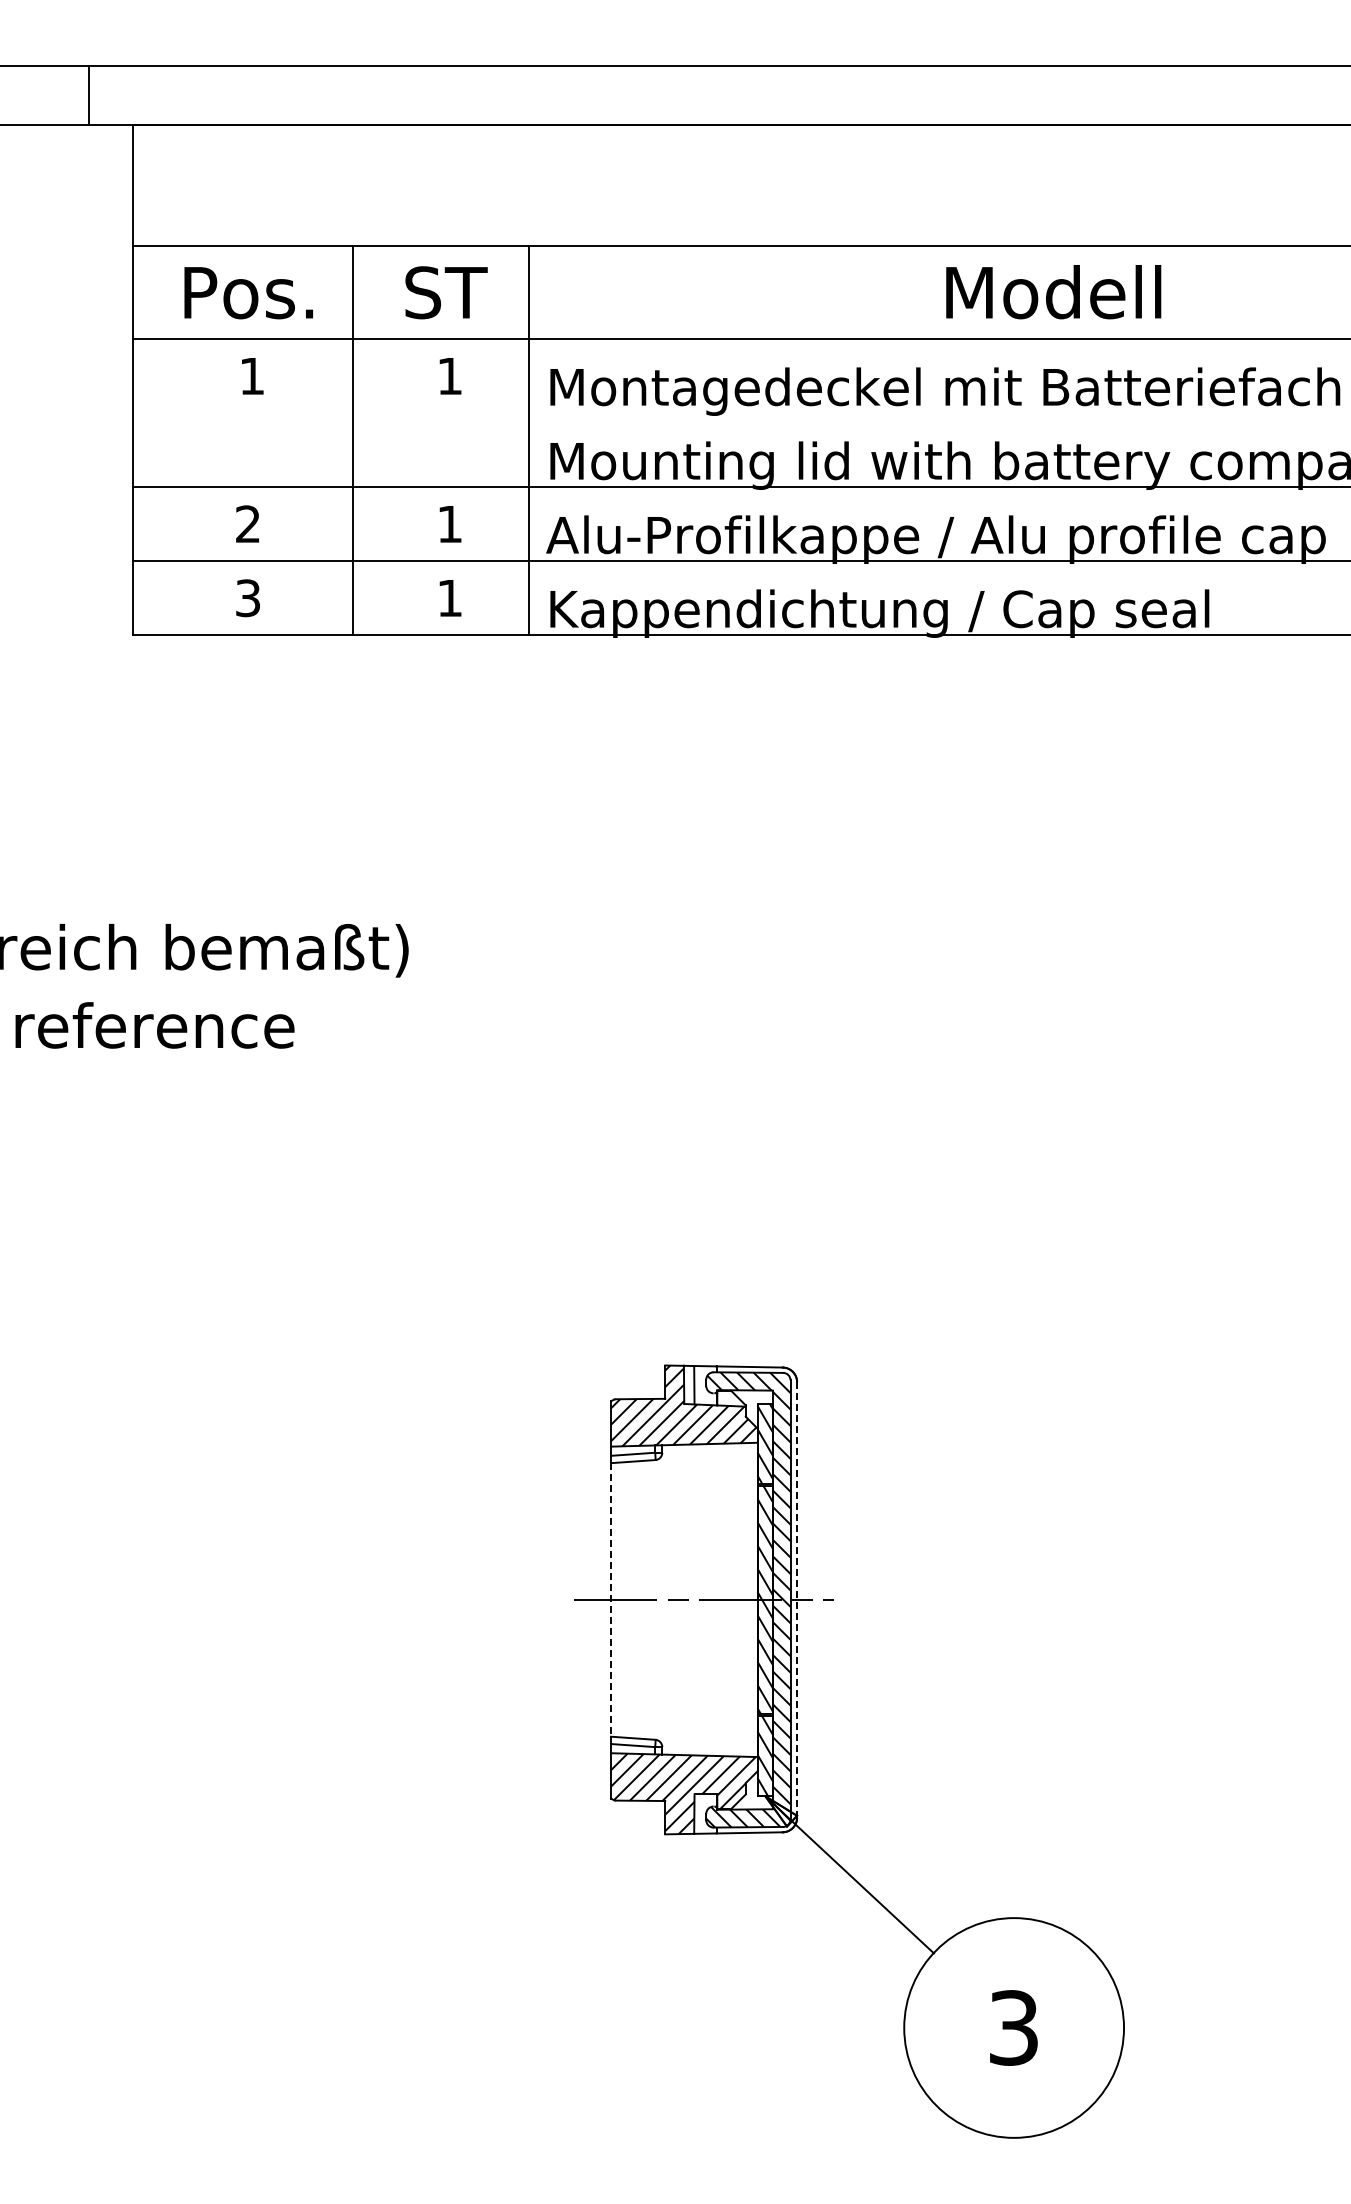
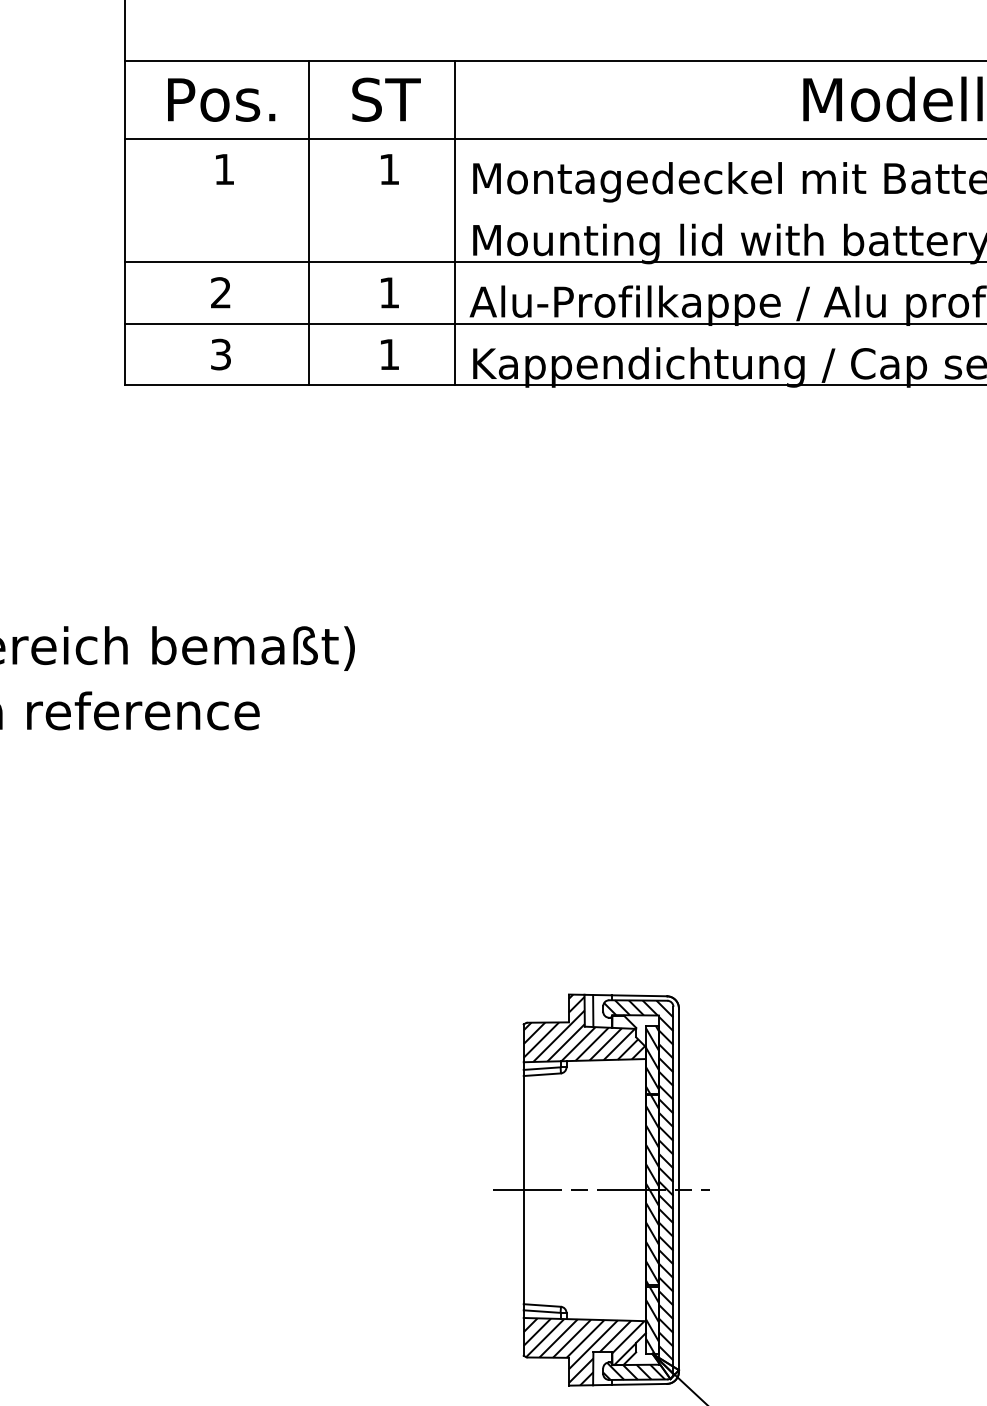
line: (611, 1599) -> (524, 1189), dashed -> solid
line: (797, 1599) -> (679, 1189), dashed -> solid

